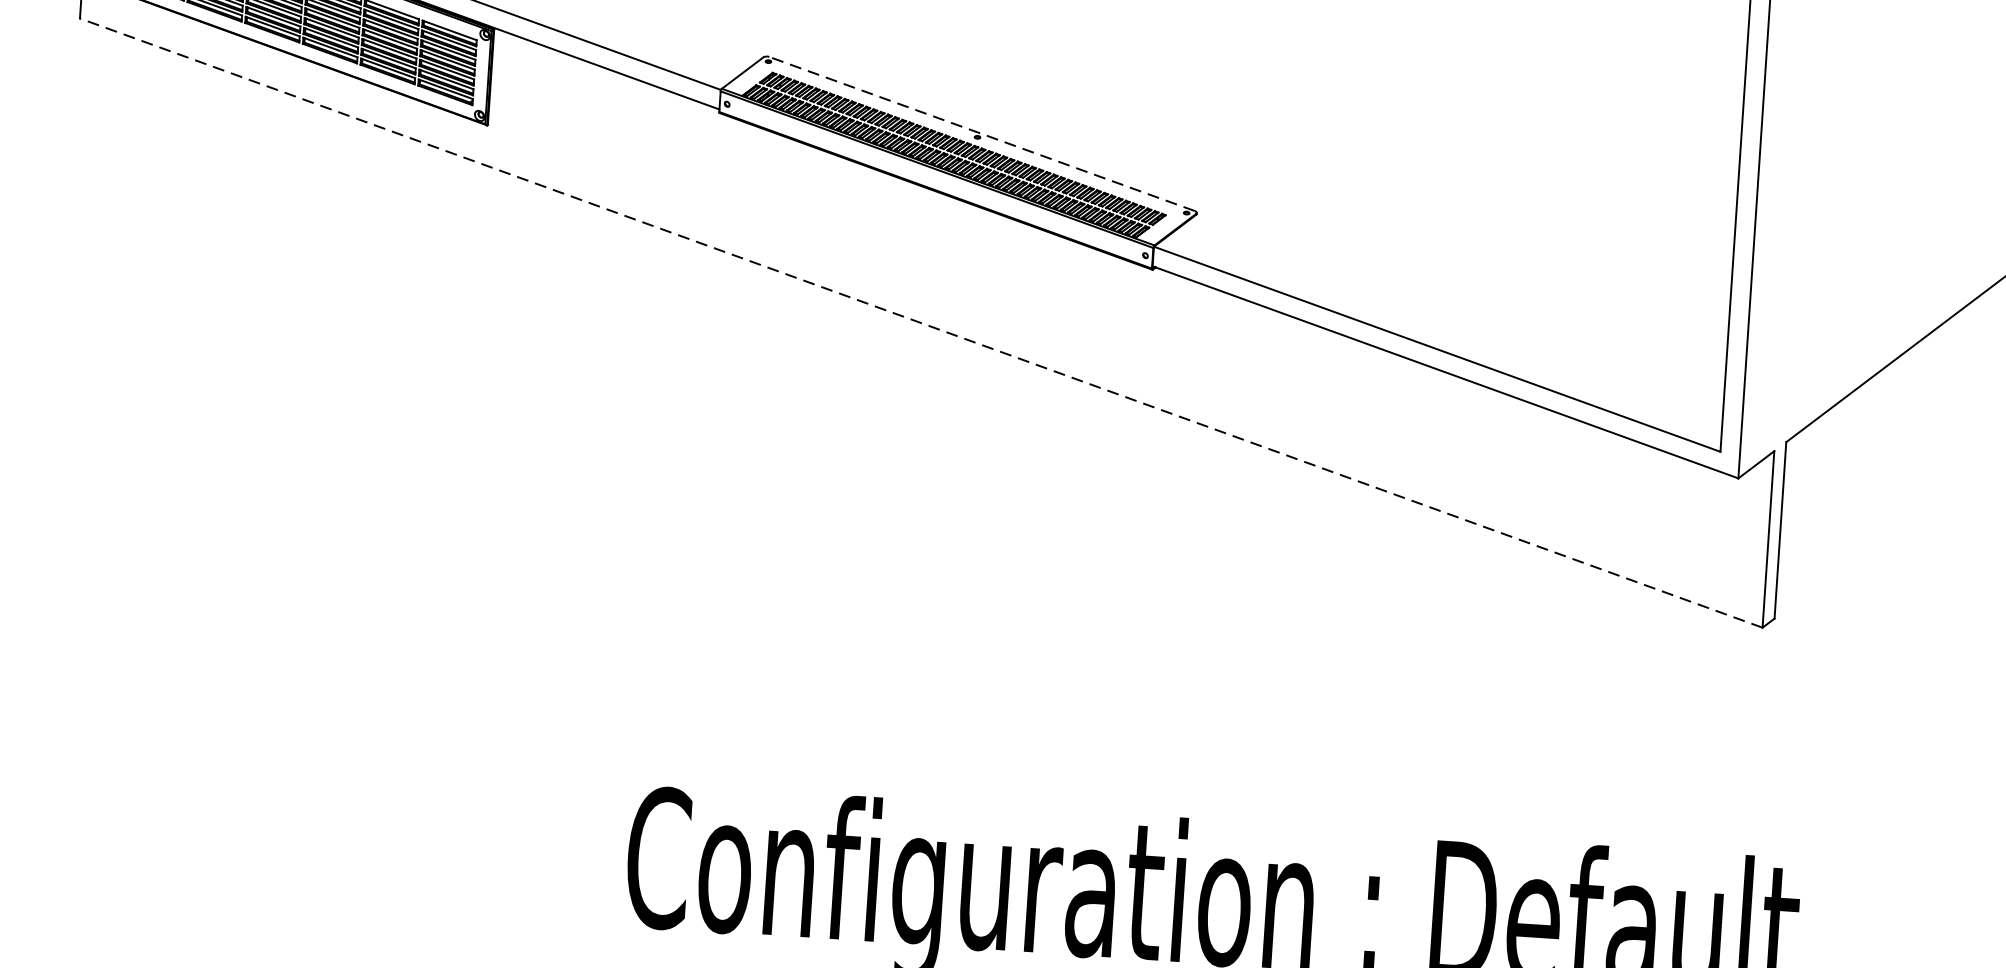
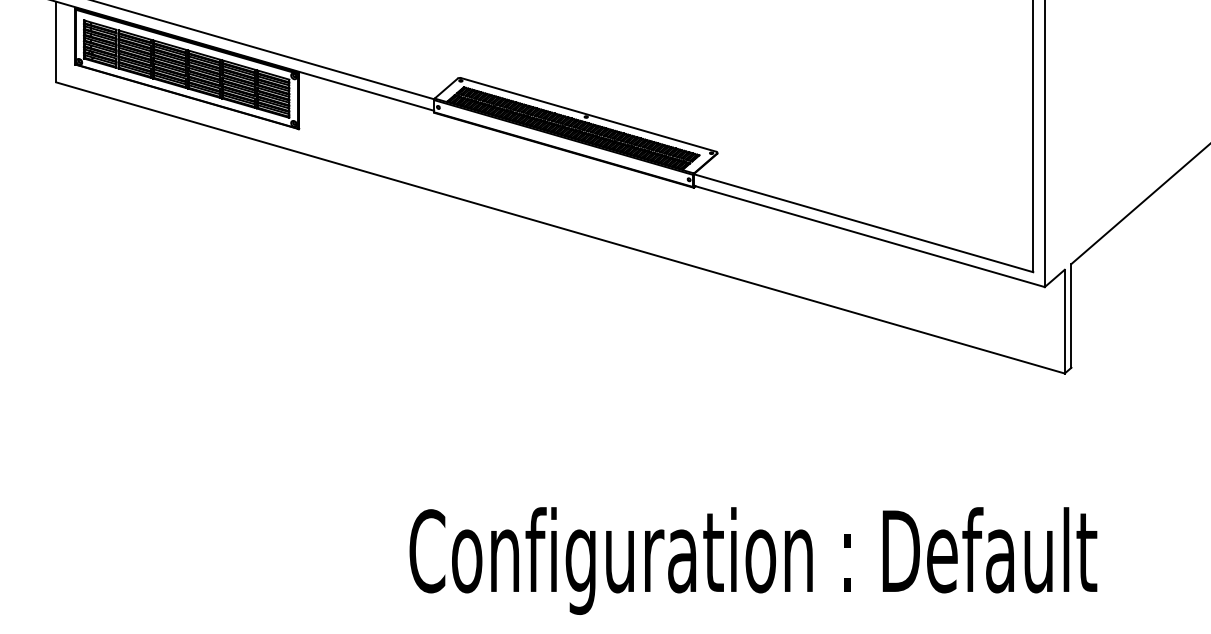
line: (981, 133) -> (588, 114), dashed -> solid
line: (921, 322) -> (560, 227), dashed -> solid

